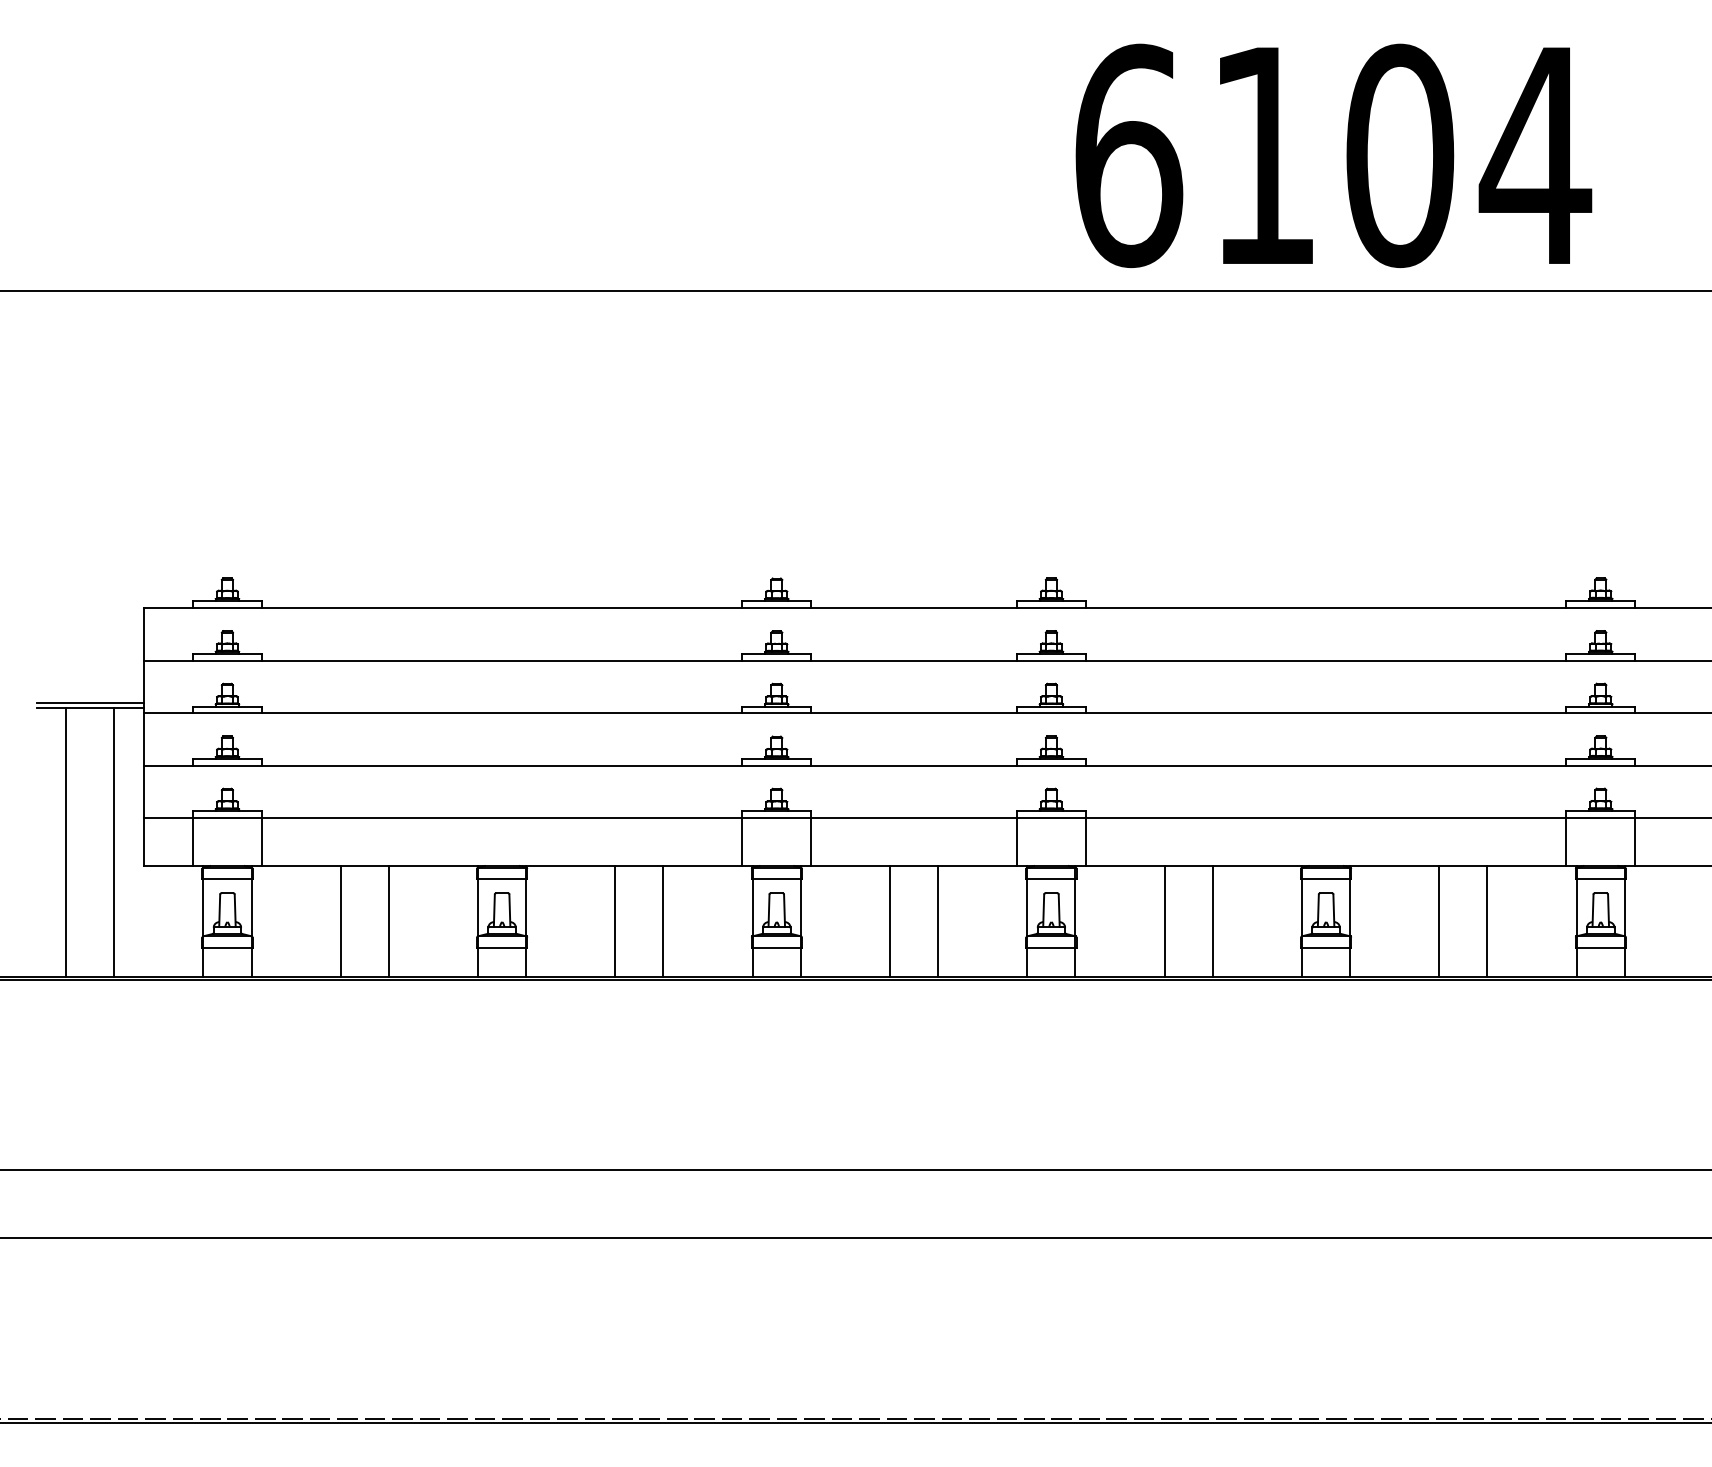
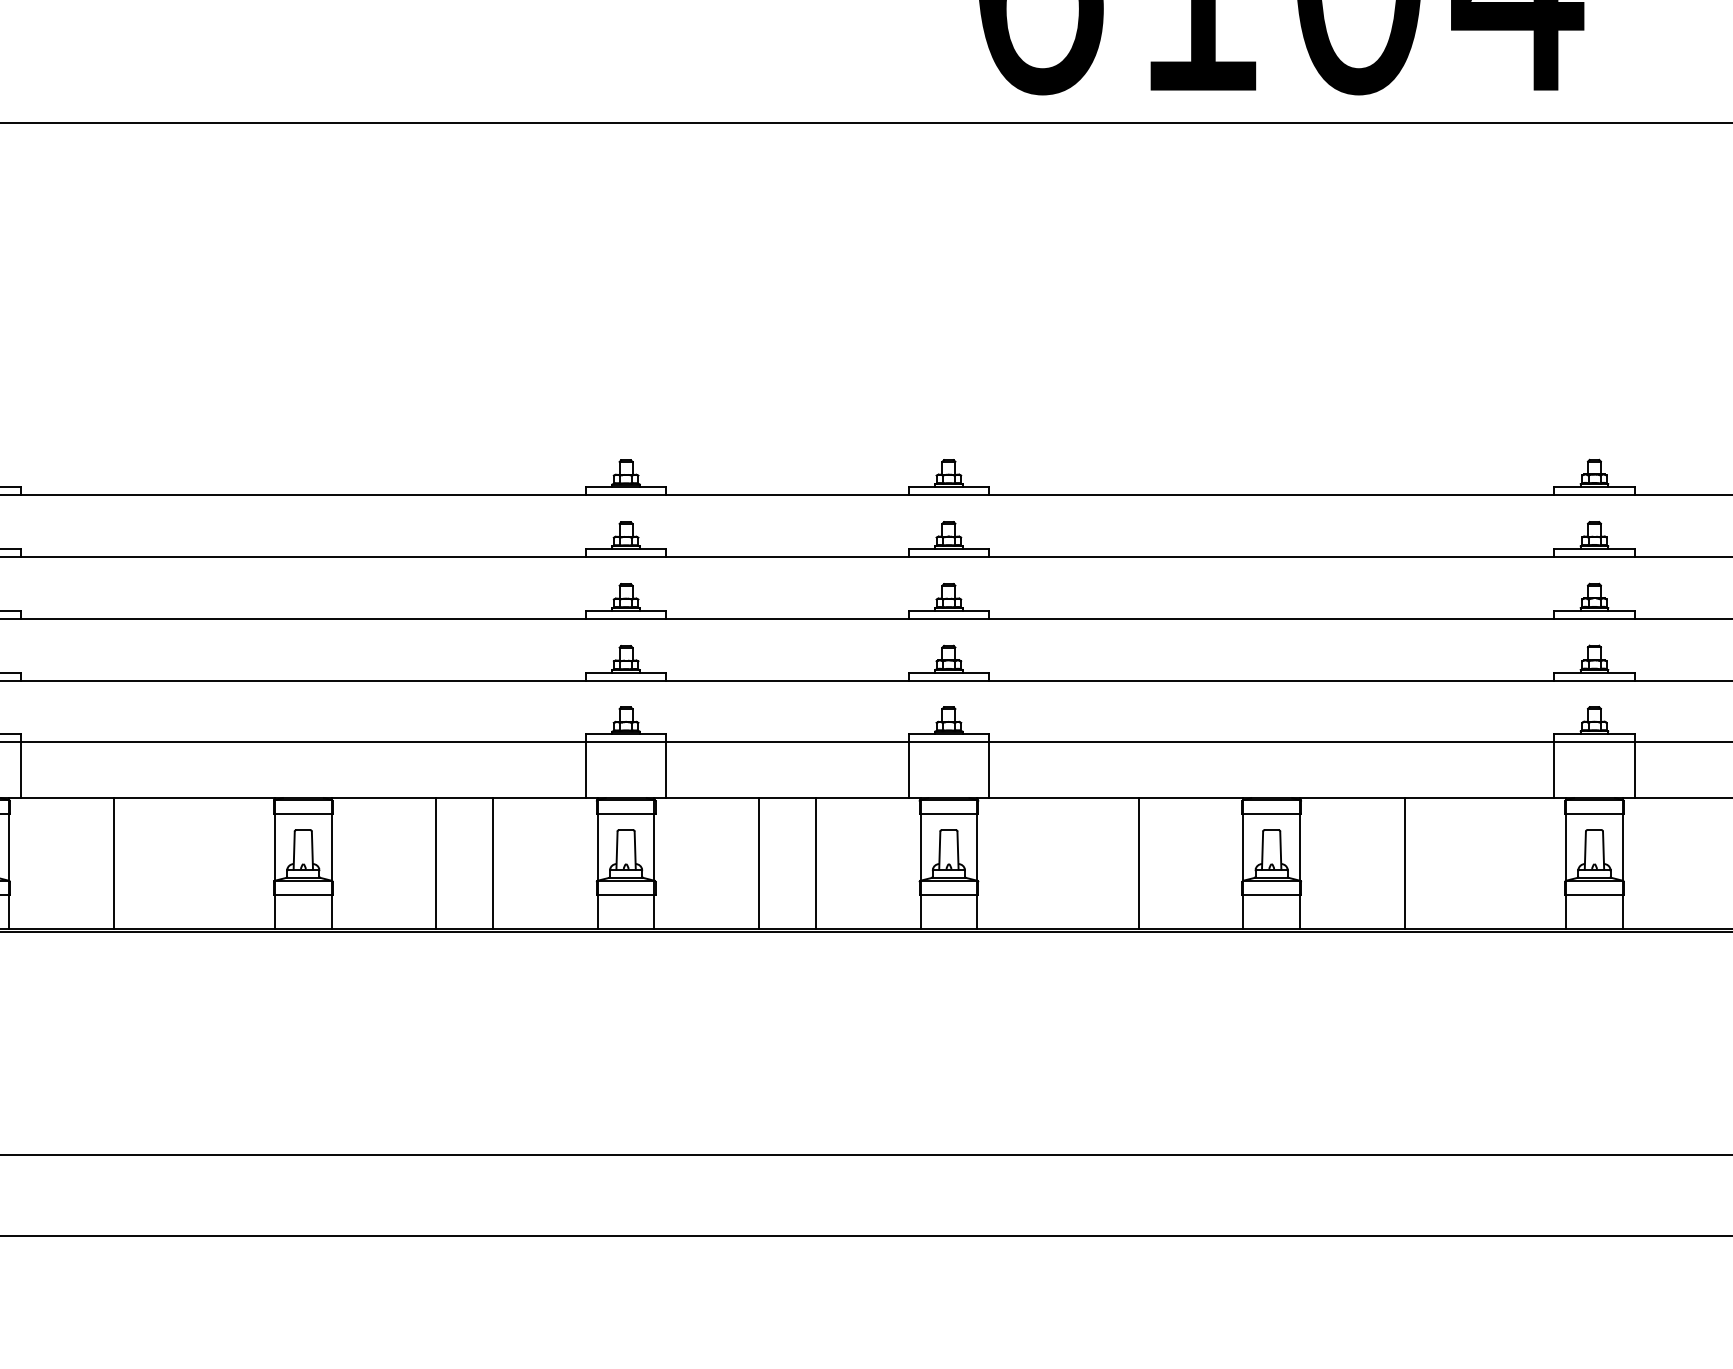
line: (388, 921) -> (169, 863), removed
line: (1164, 921) -> (1081, 863), removed
line: (1487, 921) -> (1461, 863), removed

